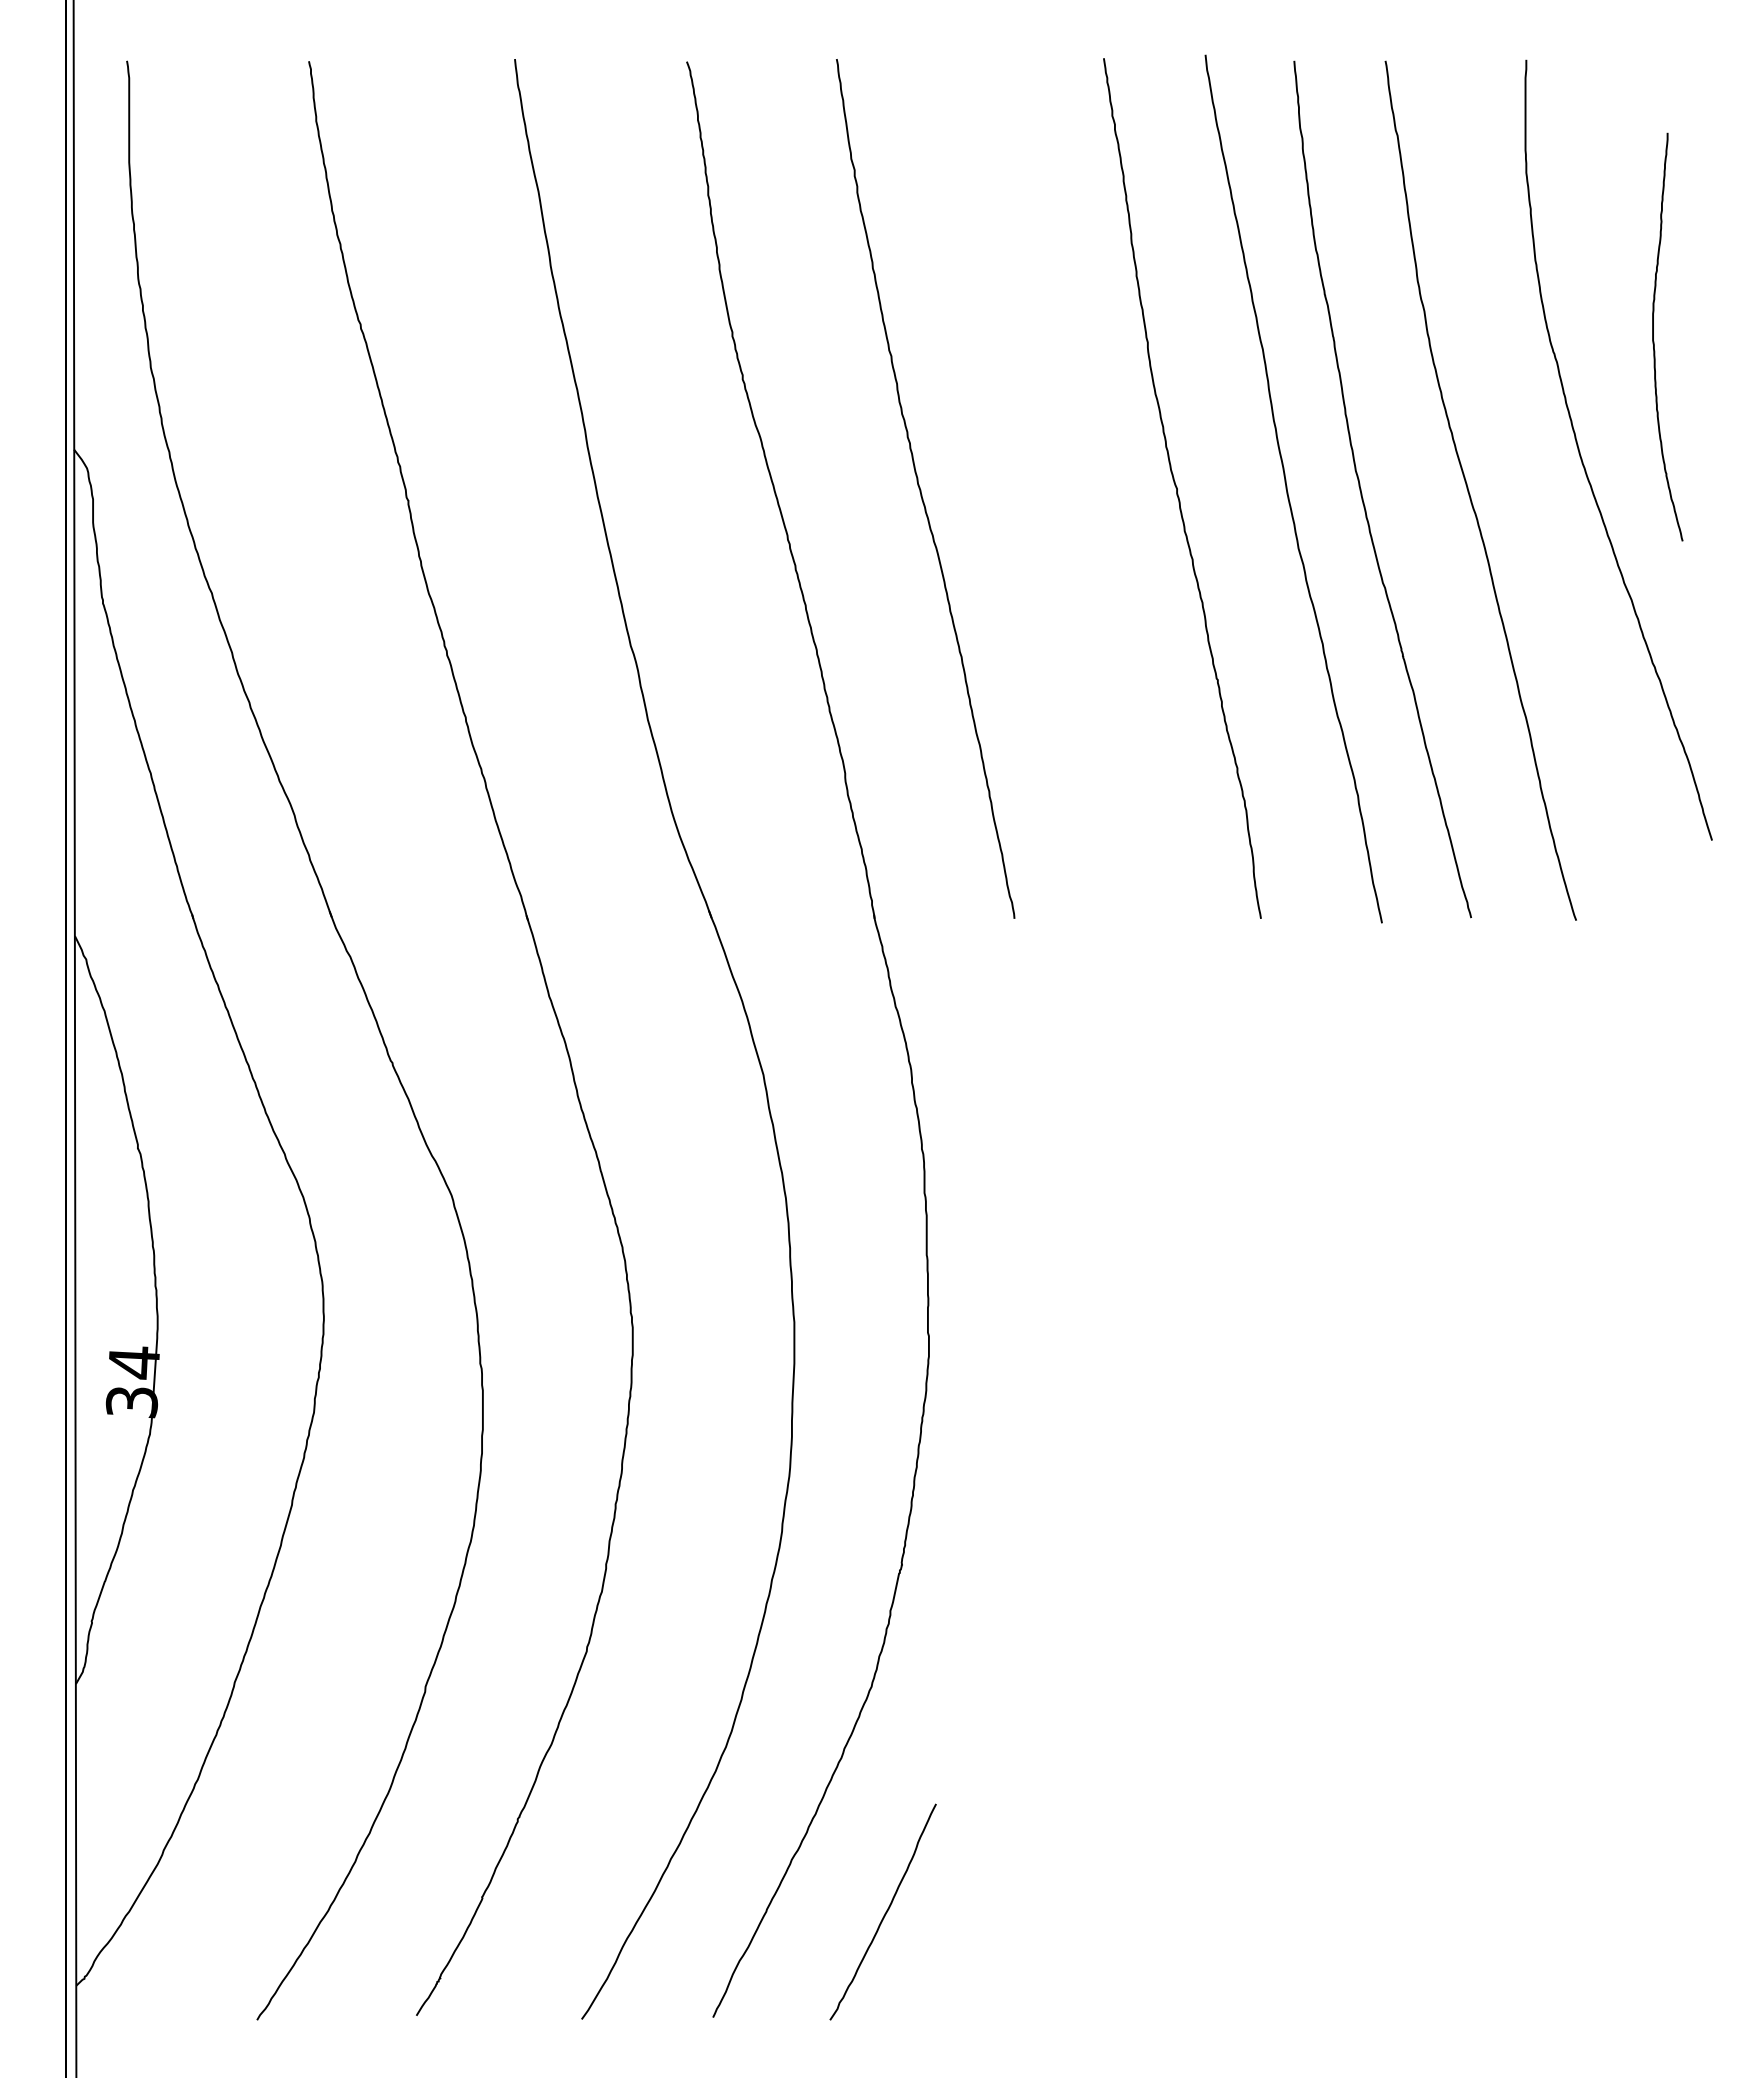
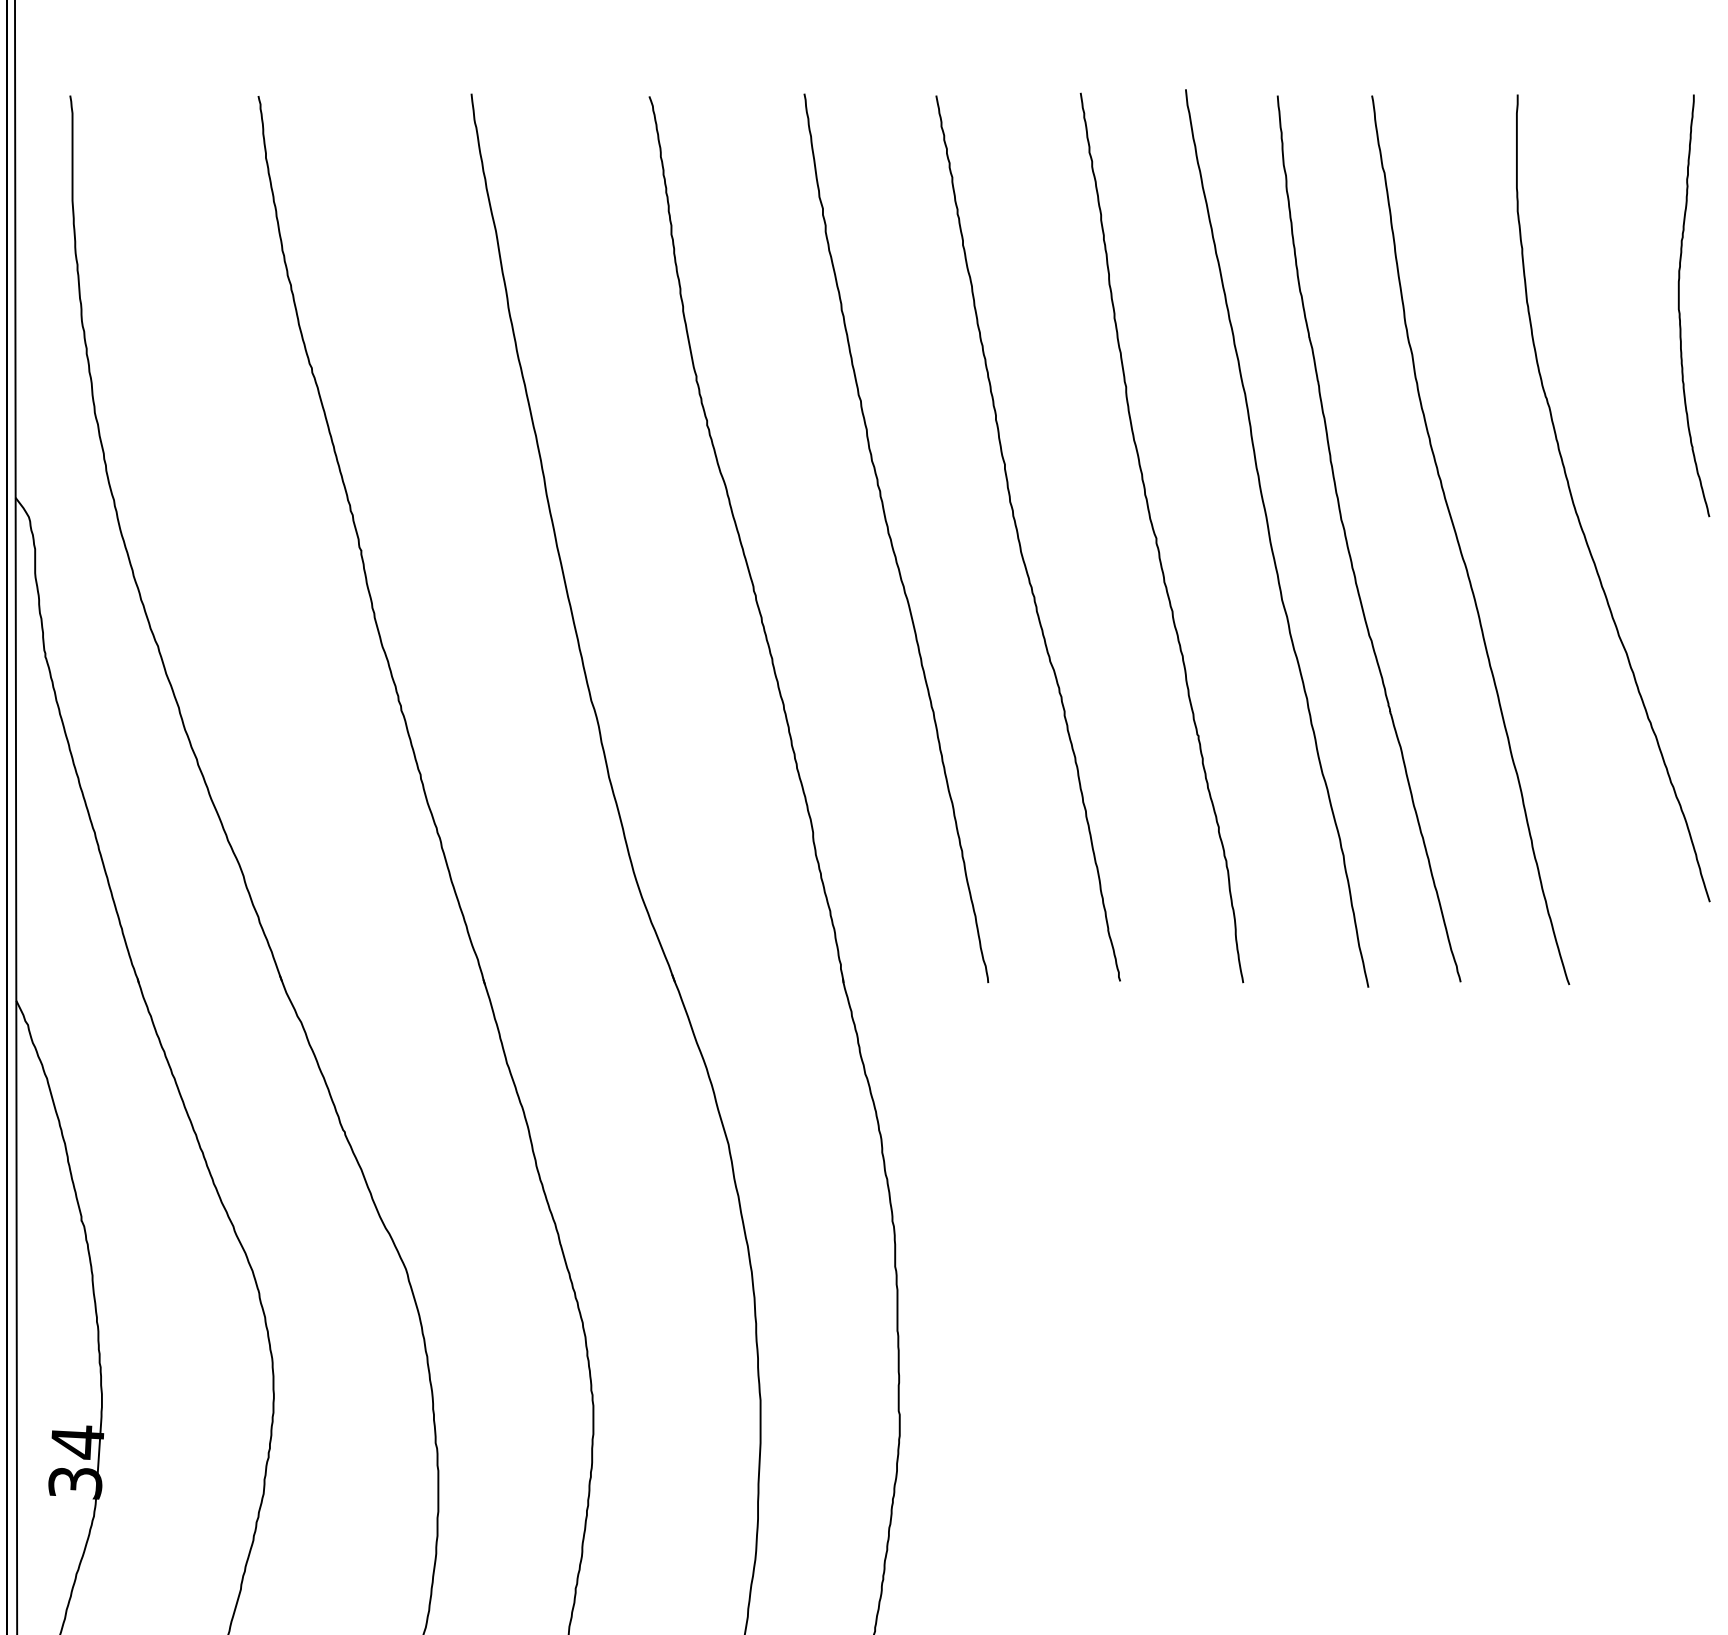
curve: (1654, 341) -> (1680, 310), moved
curve: (1045, 491) -> (1020, 541), added

